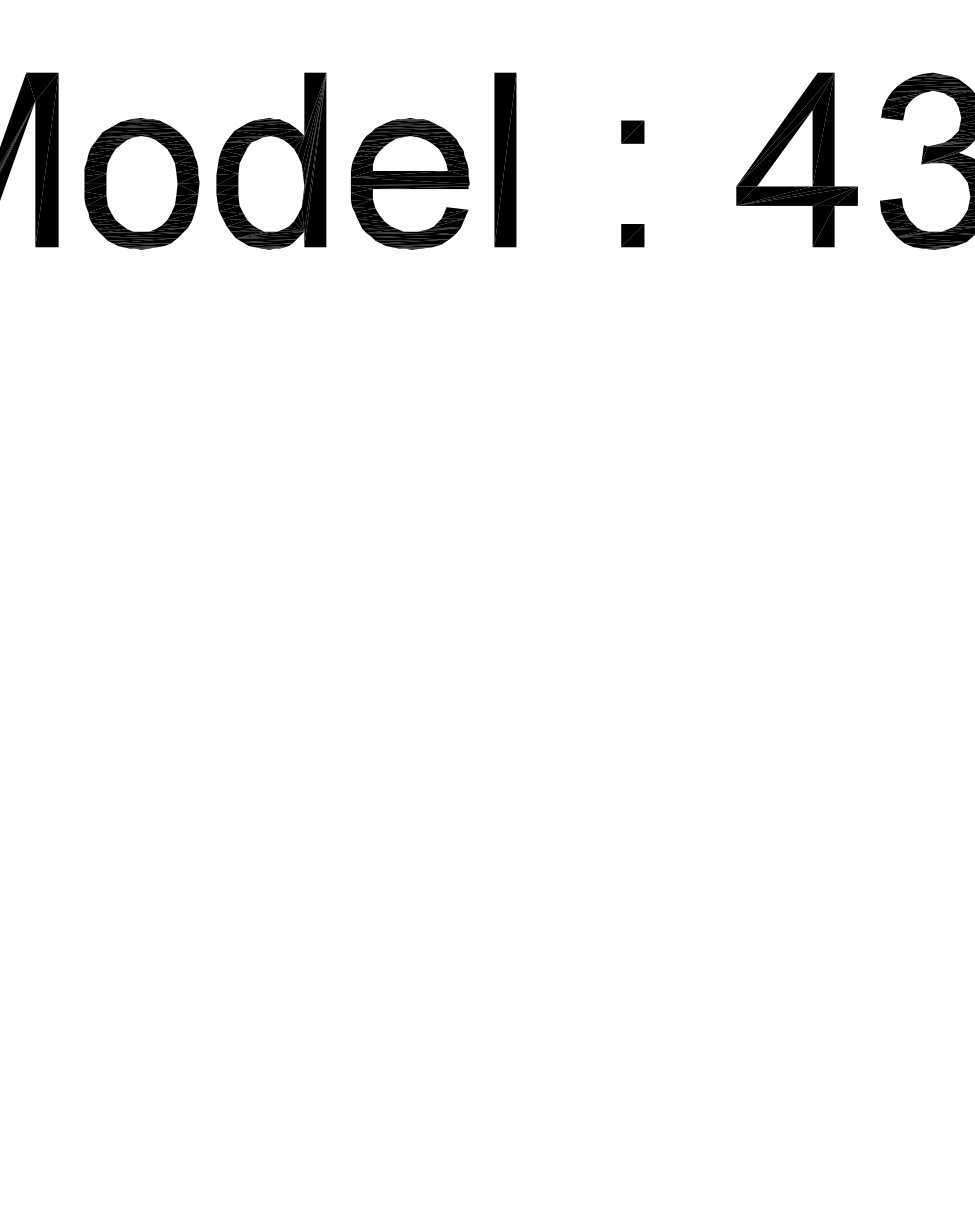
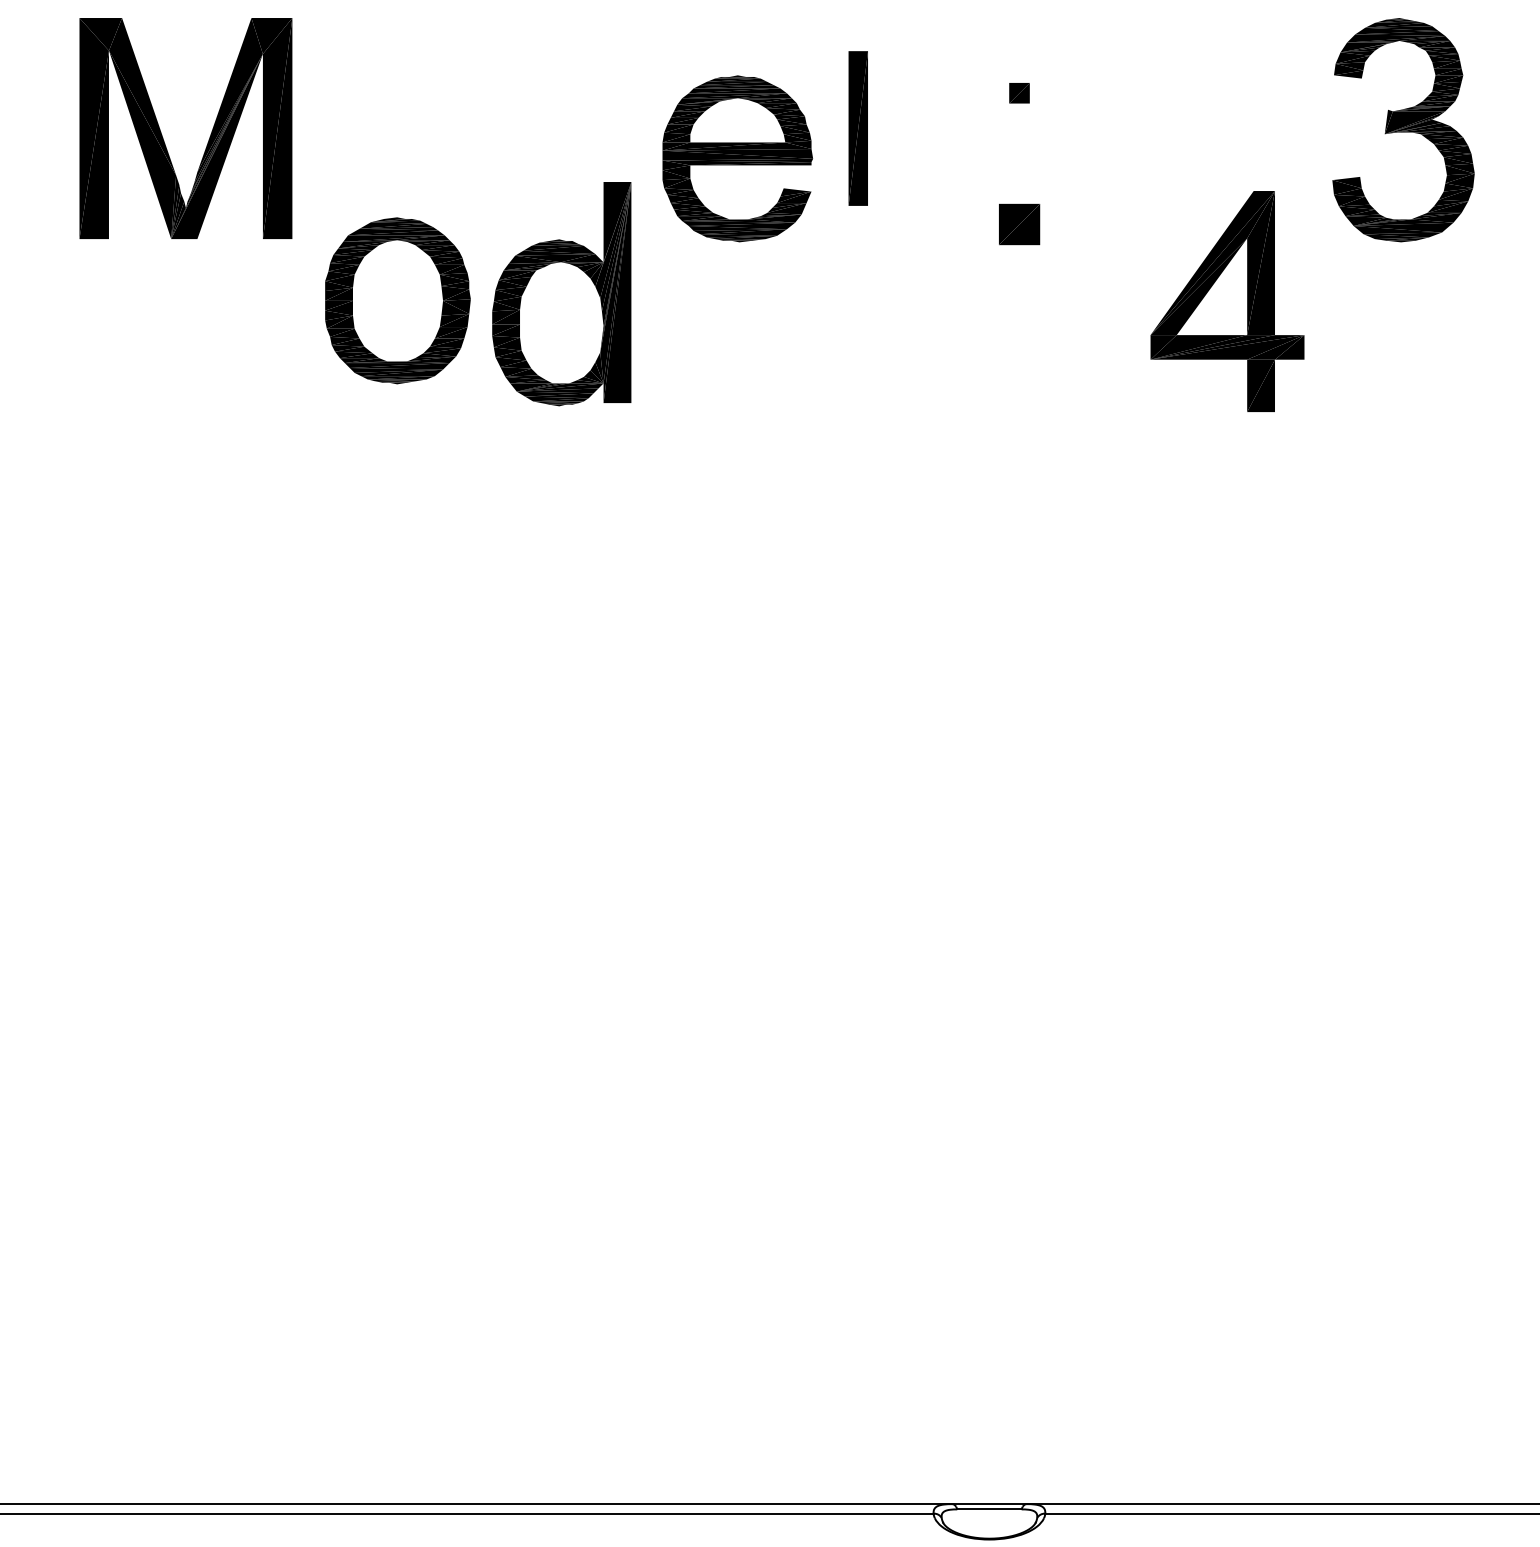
part: (632, 131) -> (1019, 92), size x0.7
part: (505, 159) -> (858, 128), size x0.7
part: (797, 159) -> (1227, 301), moved
part: (271, 161) -> (561, 294), moved
part: (141, 183) -> (397, 300), moved
part: (632, 234) -> (1019, 223), size x1.4

